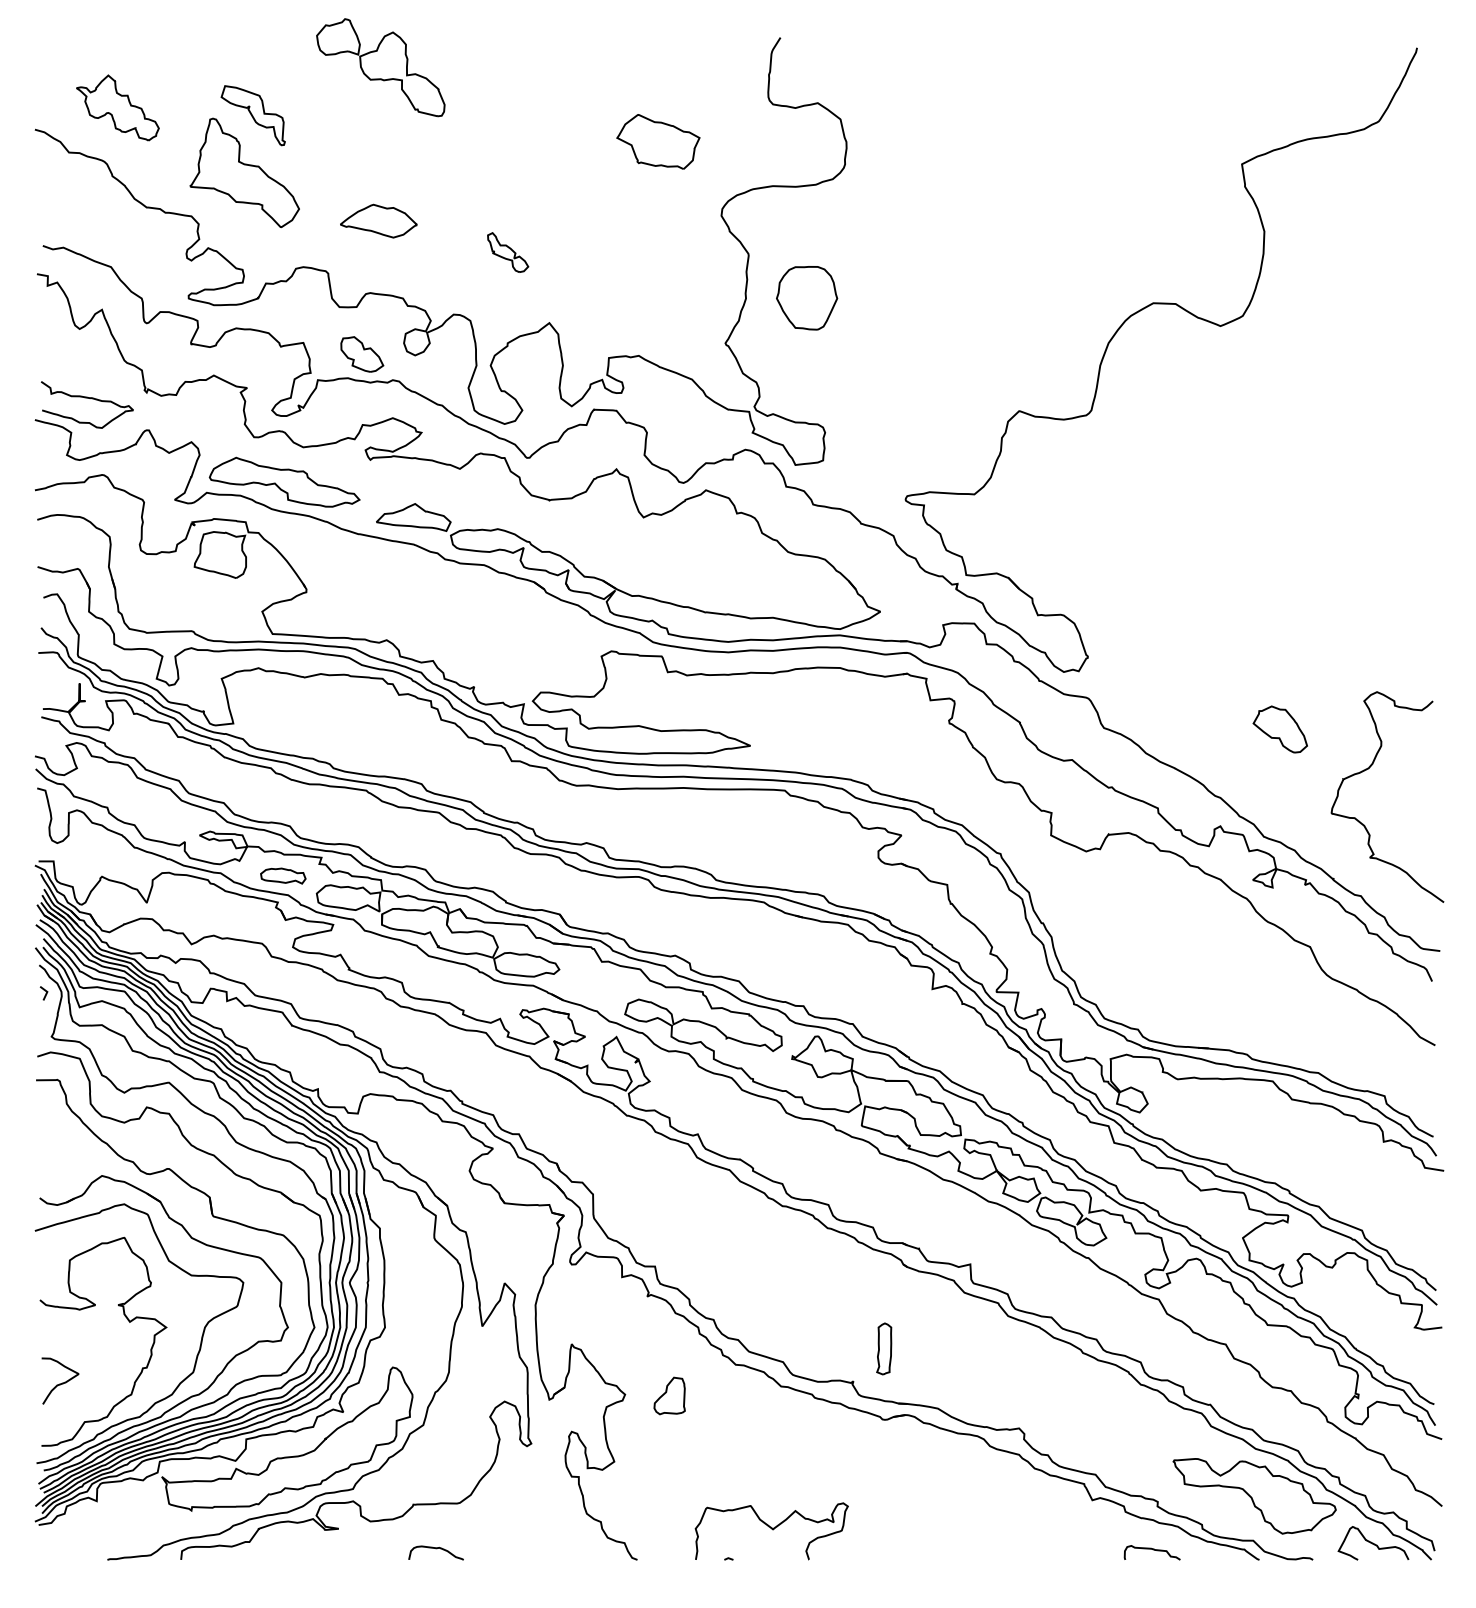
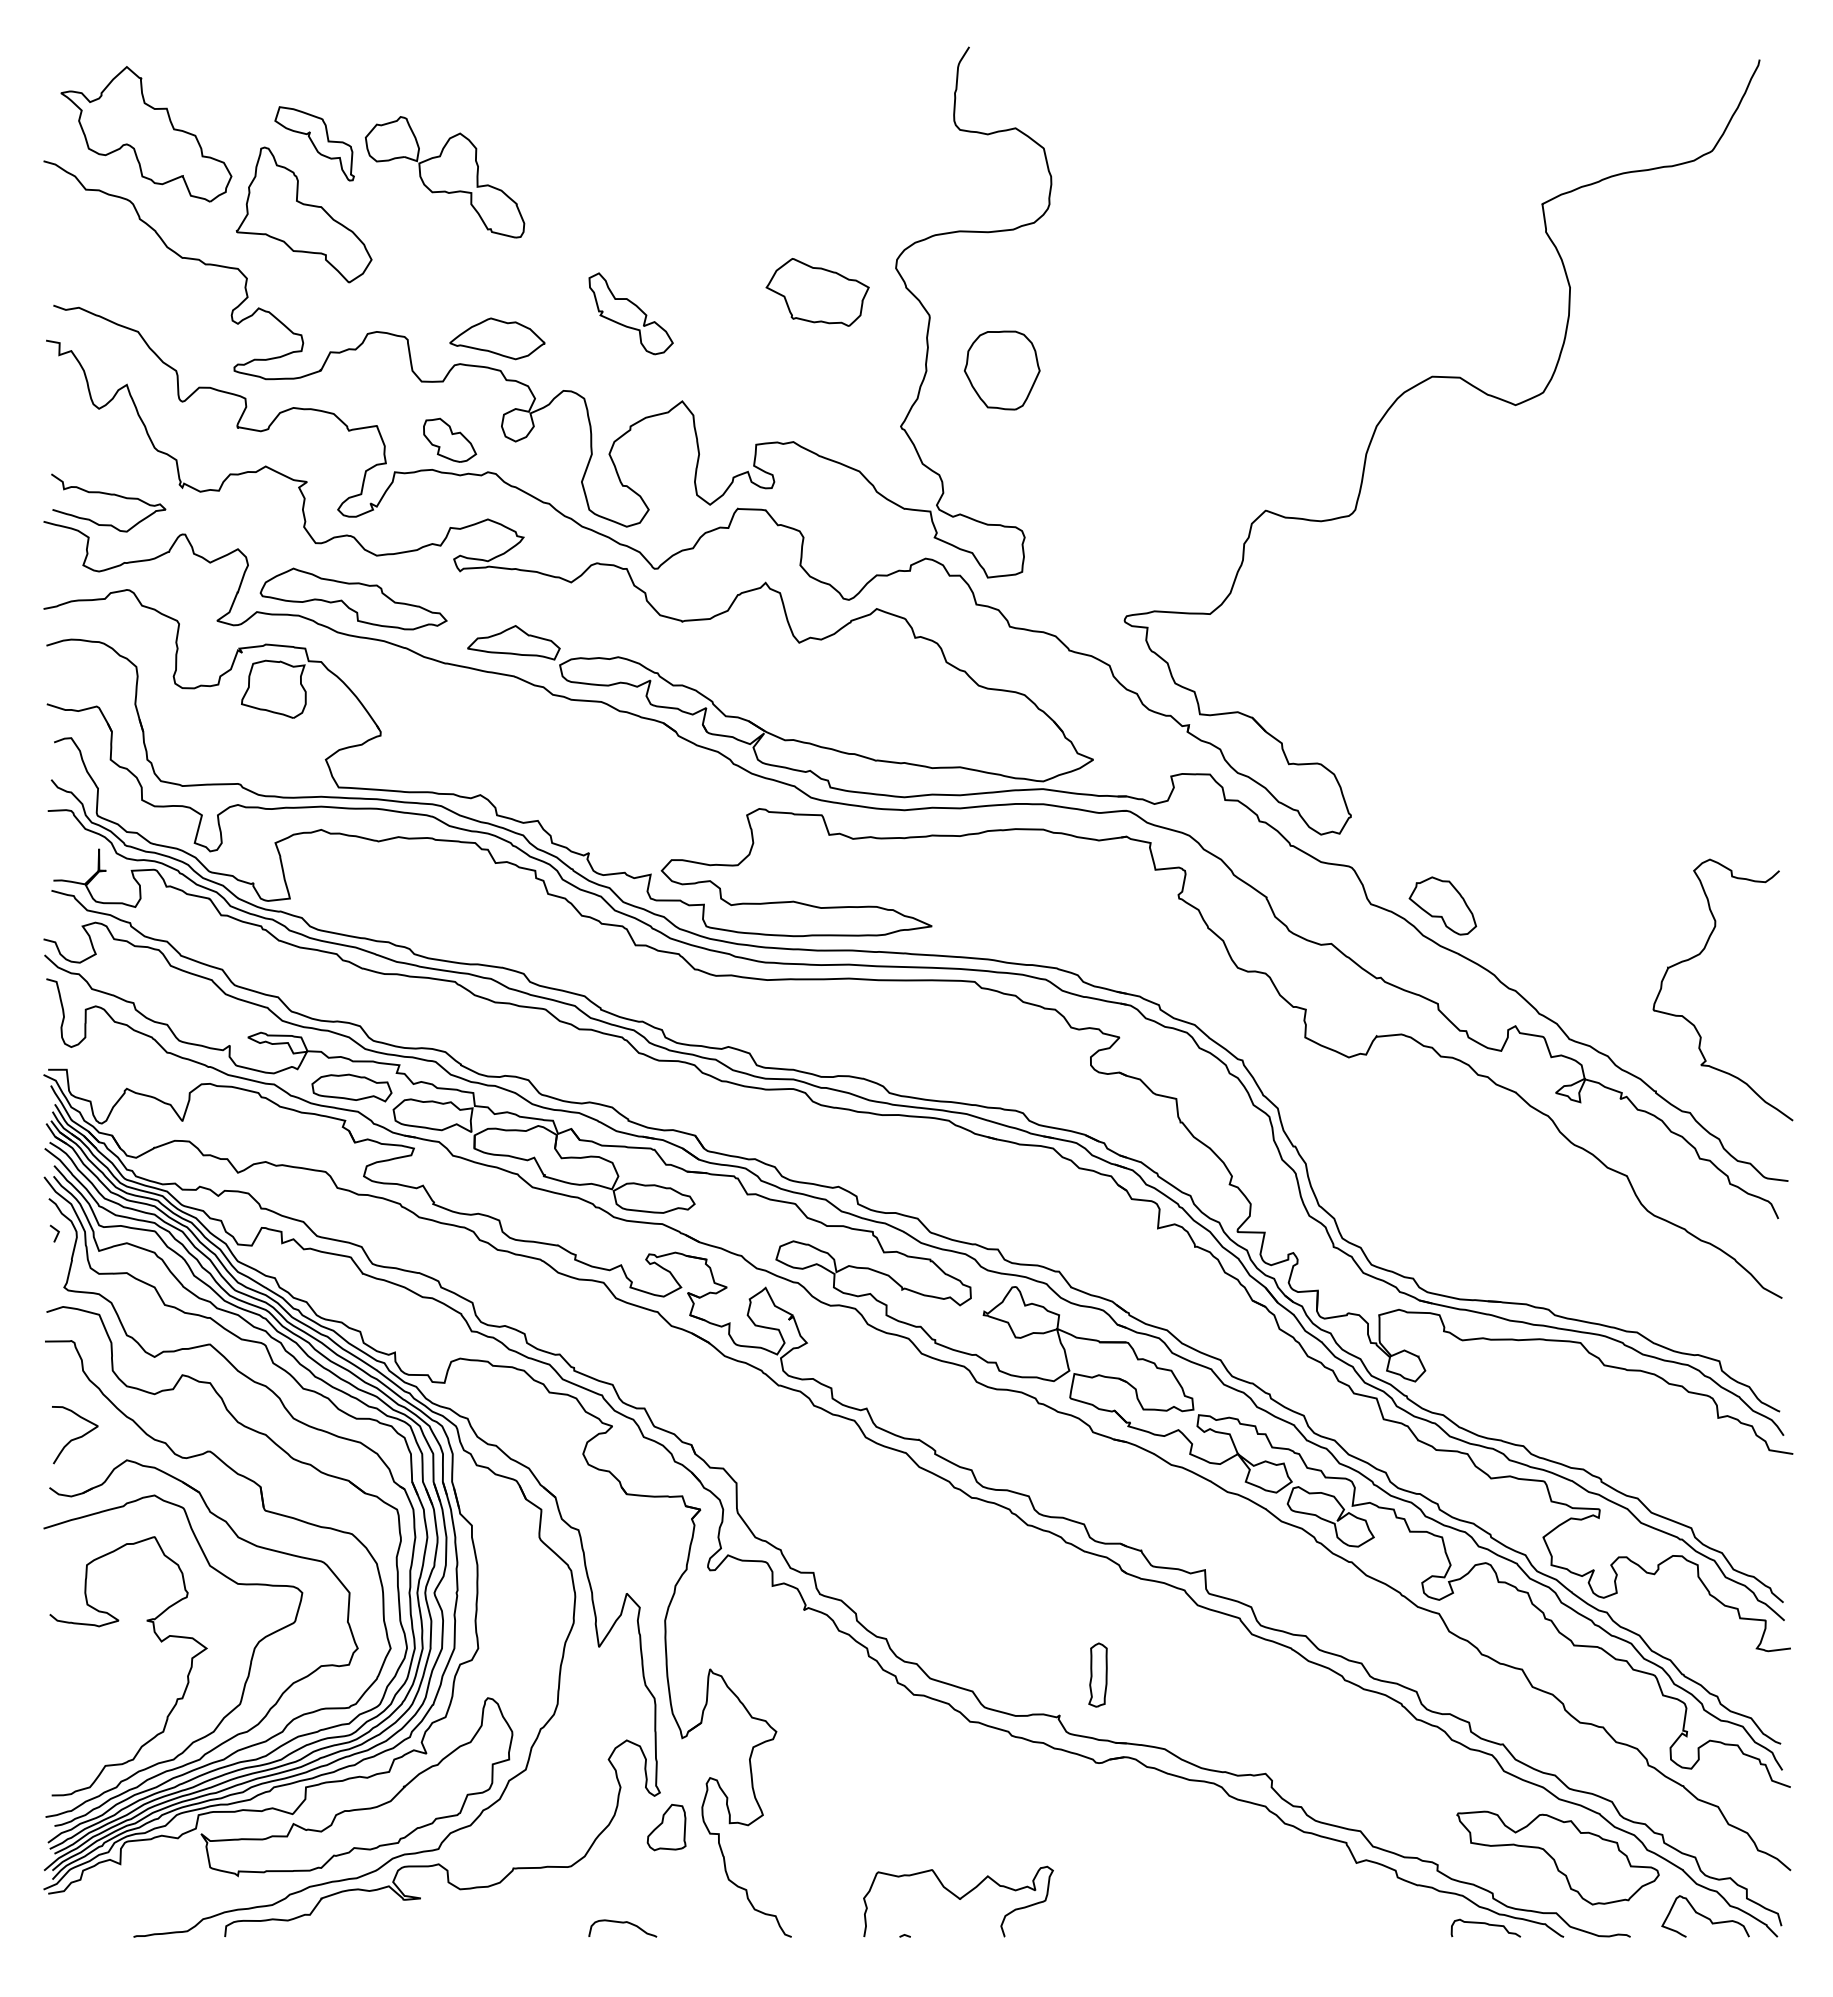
part: (380, 67) -> (444, 177), moved
part: (117, 108) -> (146, 134), size x1.67
part: (658, 141) -> (817, 292), moved
part: (378, 220) -> (497, 338), moved
part: (507, 252) -> (630, 313), size x1.67
part: (1280, 729) -> (1442, 905), moved
part: (282, 875) -> (351, 1087), size x1.43
curve: (61, 1383) -> (76, 1437), moved
part: (669, 1395) -> (666, 1827), moved
curve: (435, 1548) -> (622, 1923), moved
curve: (1151, 1549) -> (1485, 1924), moved

